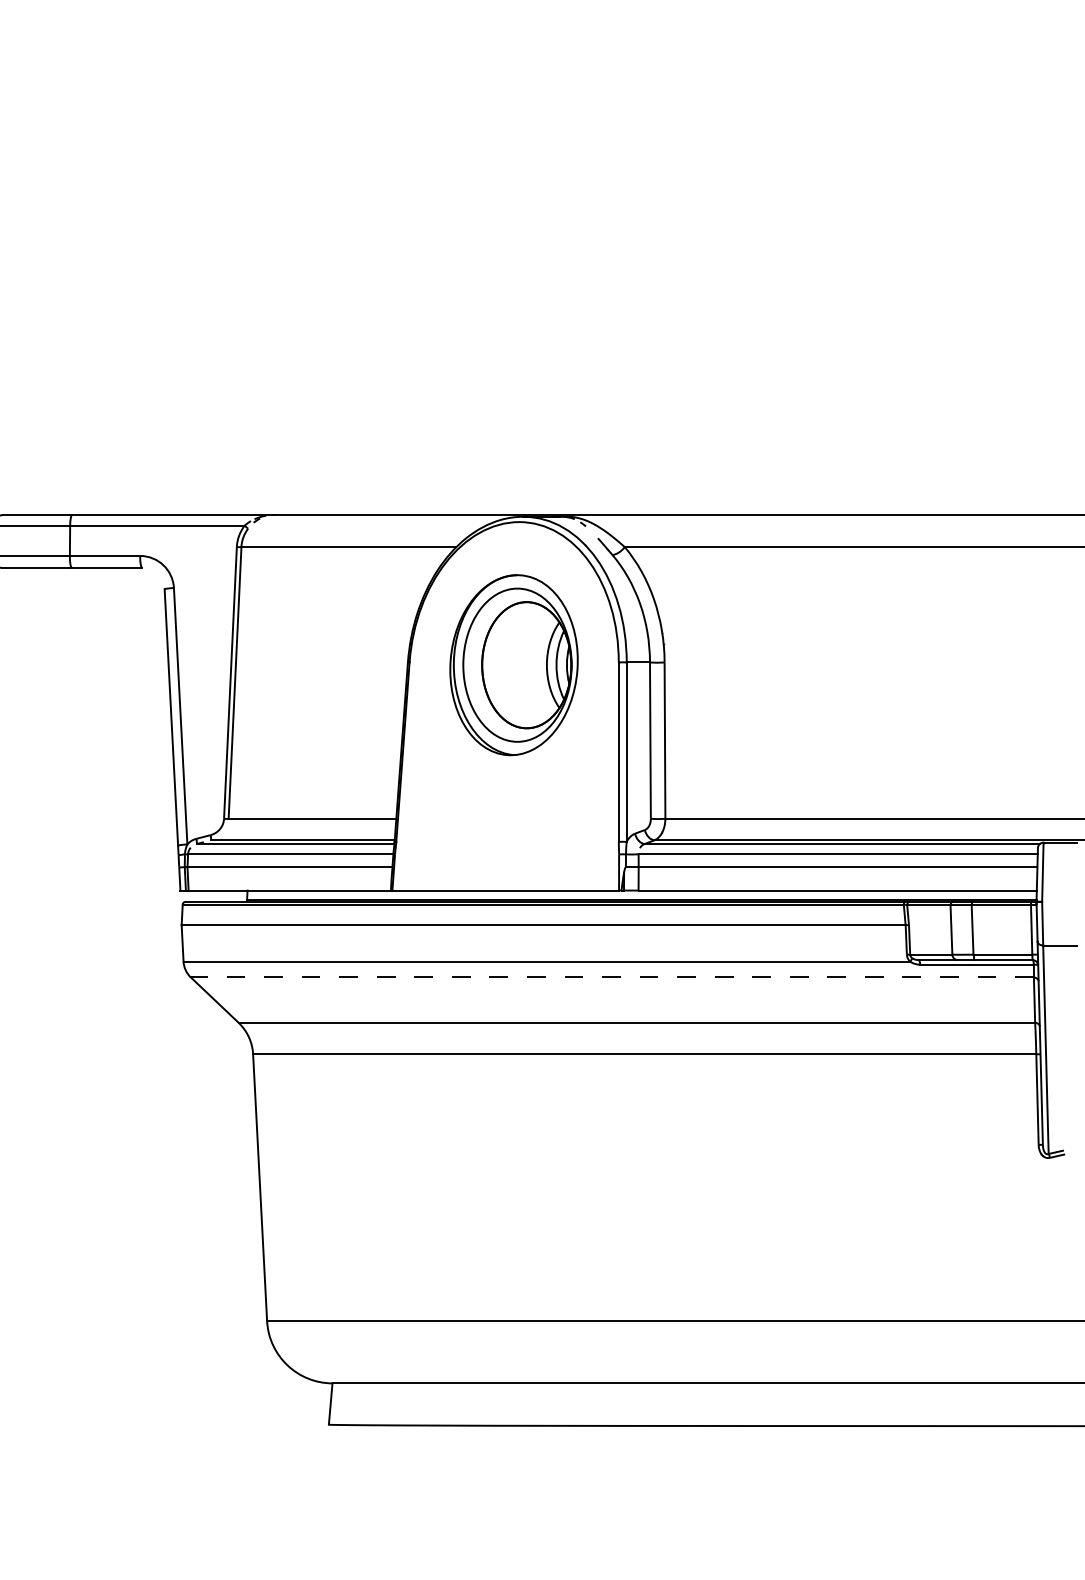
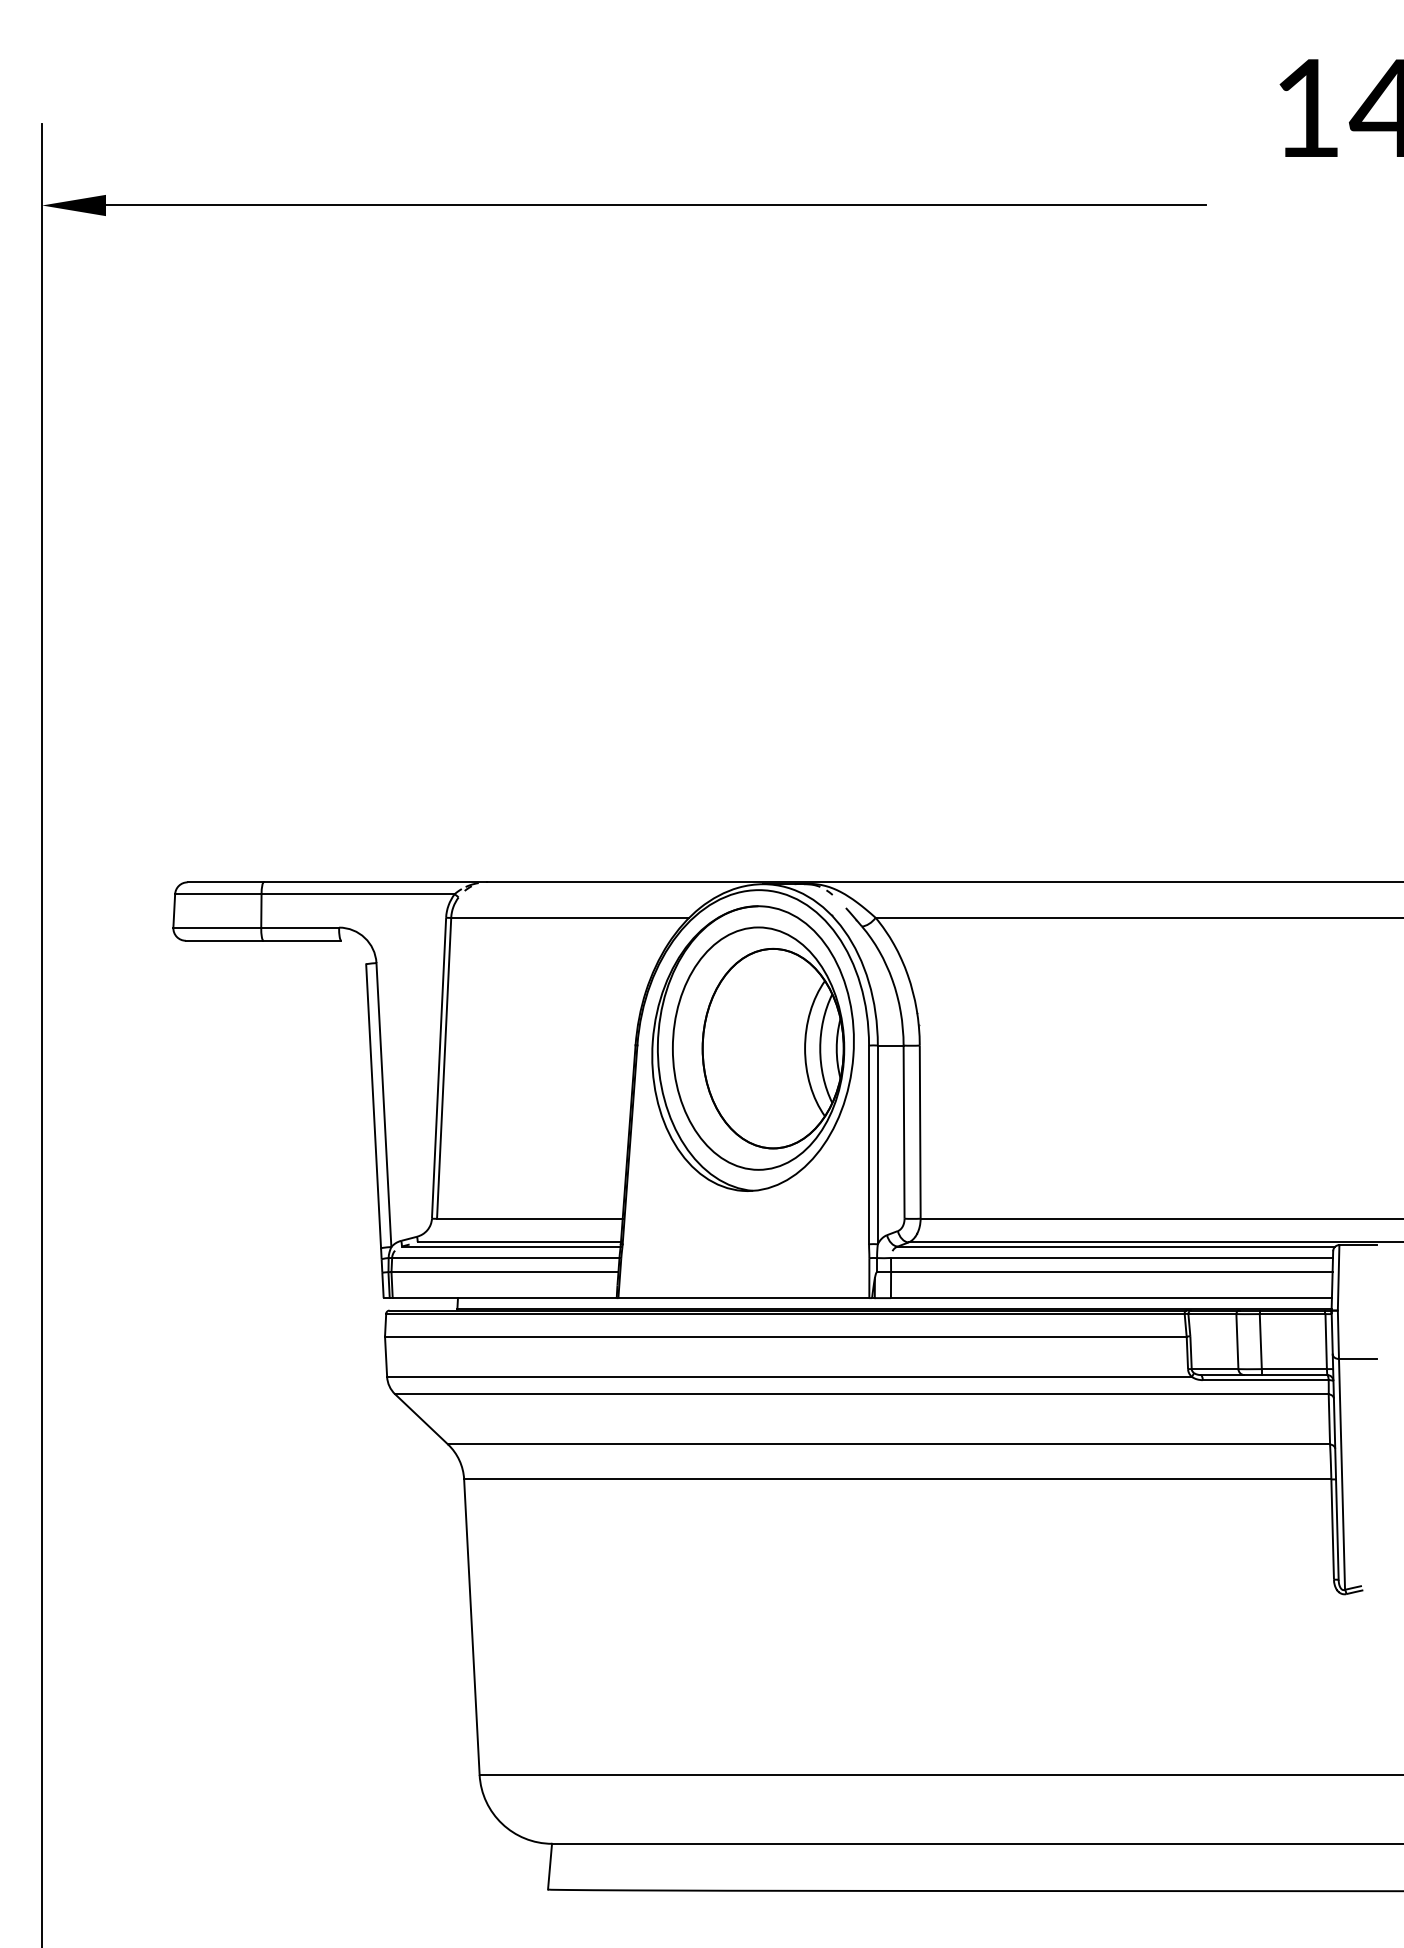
part: (513, 665) -> (752, 1048), size x1.43
line: (611, 977) -> (861, 1394), dashed -> solid

